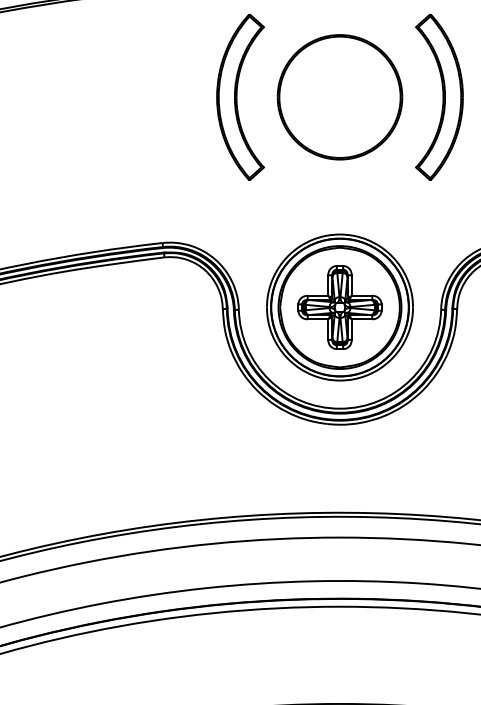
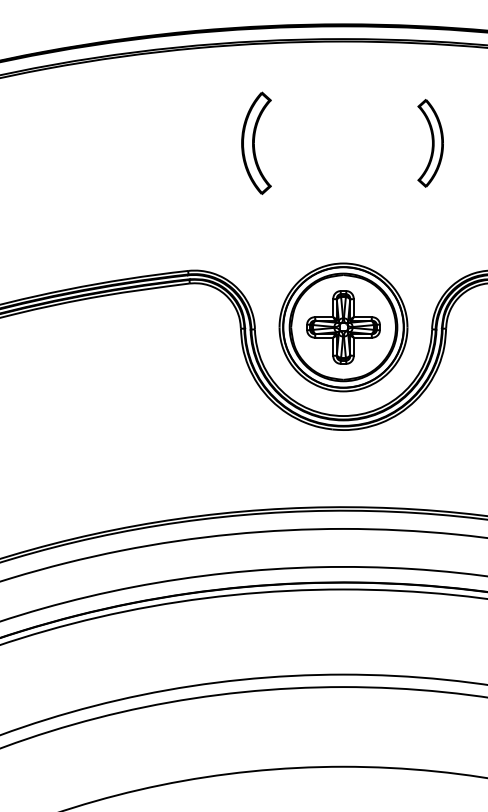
part: (339, 96) -> (343, 142), removed
part: (240, 97) -> (256, 143), size x0.7
part: (439, 97) -> (430, 143), size x0.6

